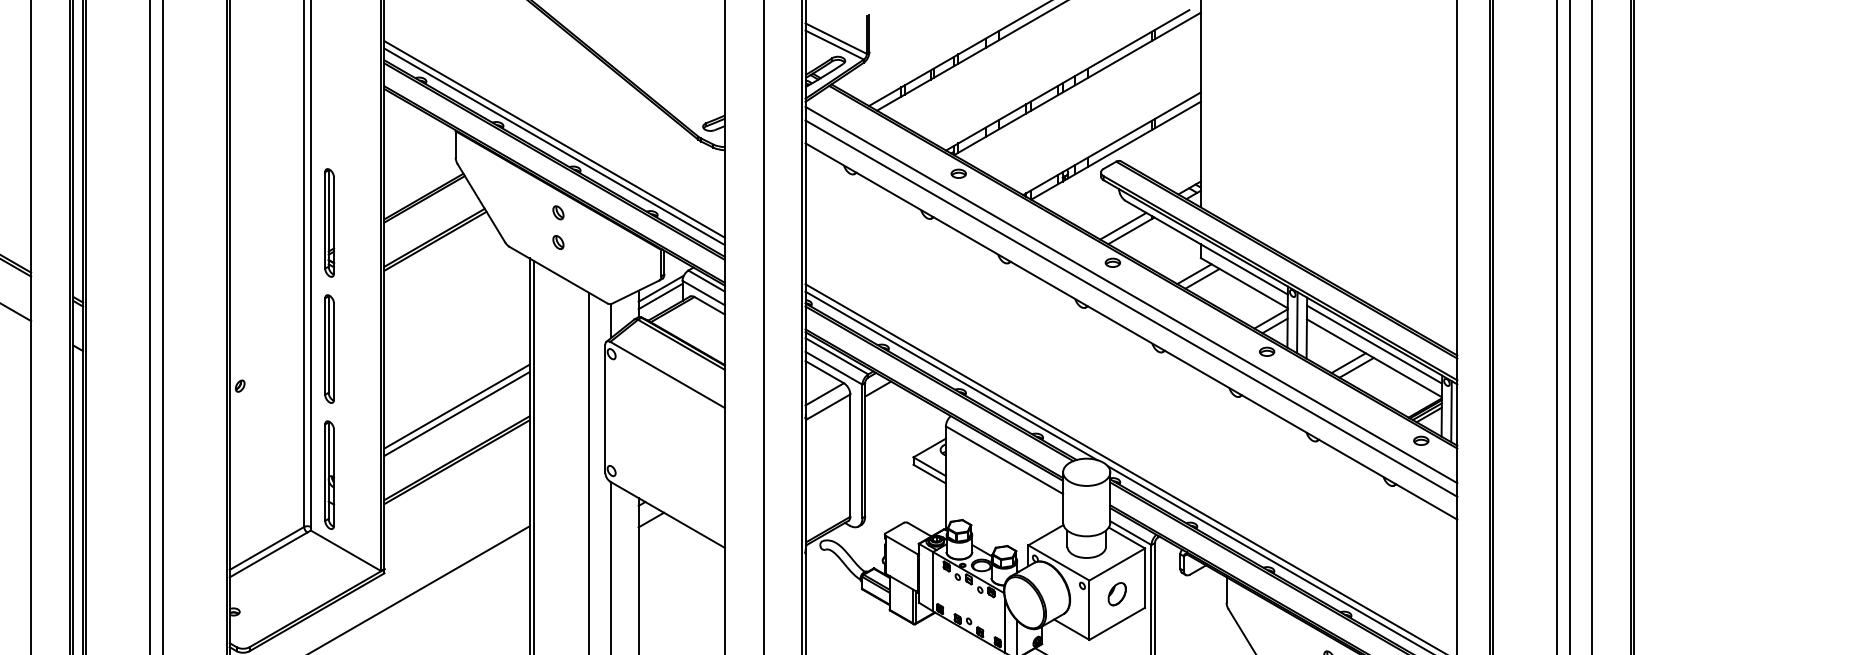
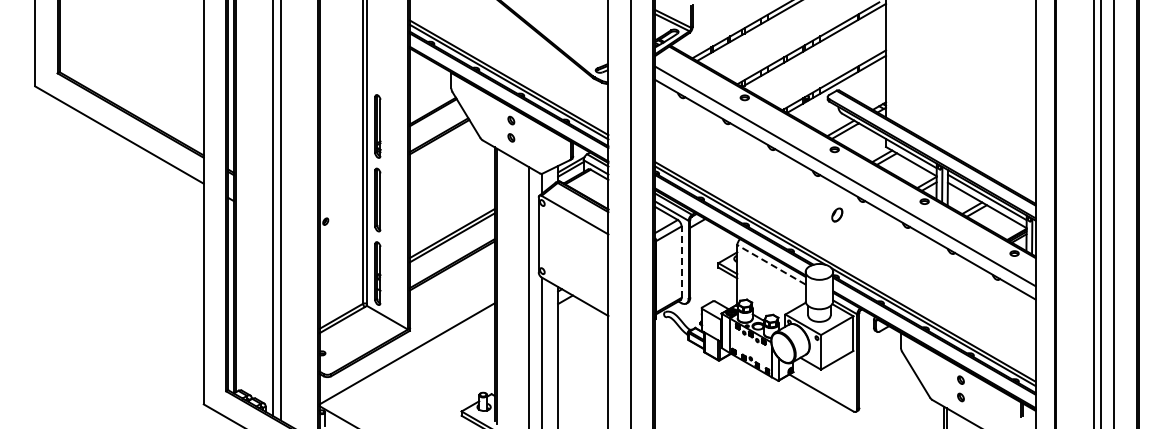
line: (1131, 294) -> (845, 168), removed
line: (850, 456) -> (681, 262), solid -> dashed
line: (1004, 459) -> (771, 264), solid -> dashed
part: (1117, 593) -> (837, 214), moved

